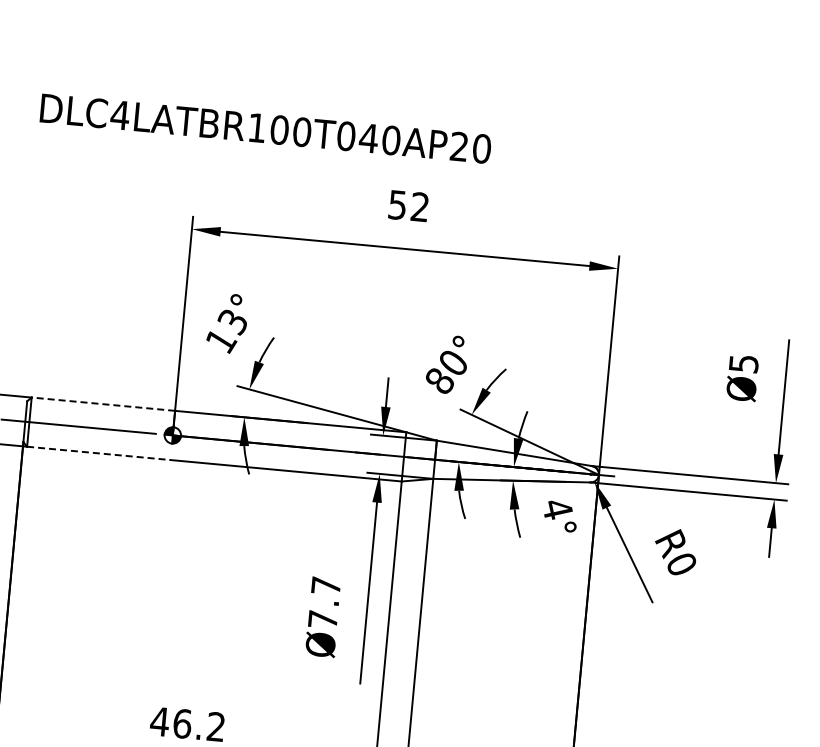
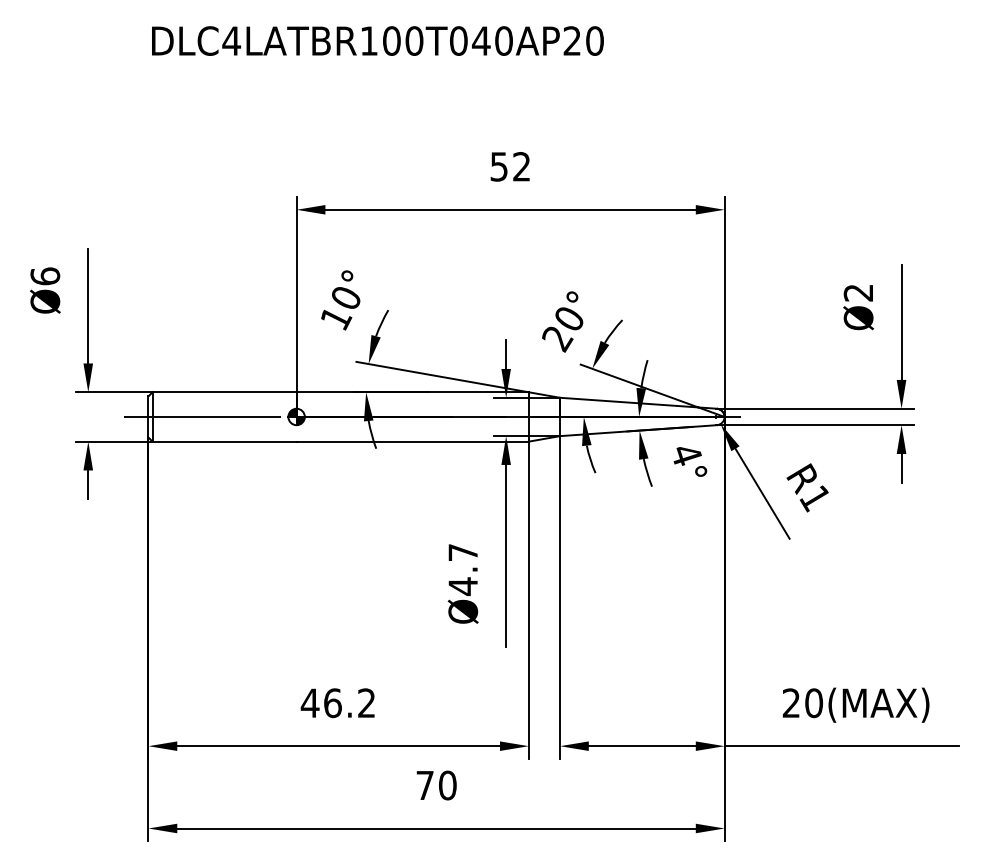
text: (265, 128) -> (377, 40), moved
text: (232, 322) -> (345, 298), 13° -> 10°
text: (743, 363) -> (858, 292), Ø5 -> Ø2
text: (439, 382) -> (557, 339), 80° -> 20°
line: (103, 404) -> (224, 392), dashed -> solid
line: (99, 453) -> (225, 441), dashed -> solid
text: (680, 564) -> (814, 498), R0 -> R1
text: (322, 619) -> (462, 586), Ø7.7 -> Ø4.7

